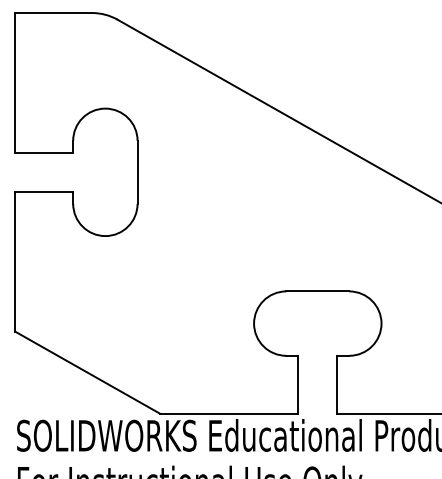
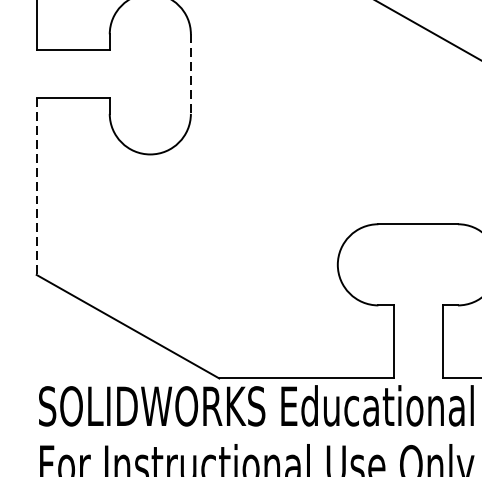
line: (137, 172) -> (190, 74), solid -> dashed
line: (15, 261) -> (36, 186), solid -> dashed

